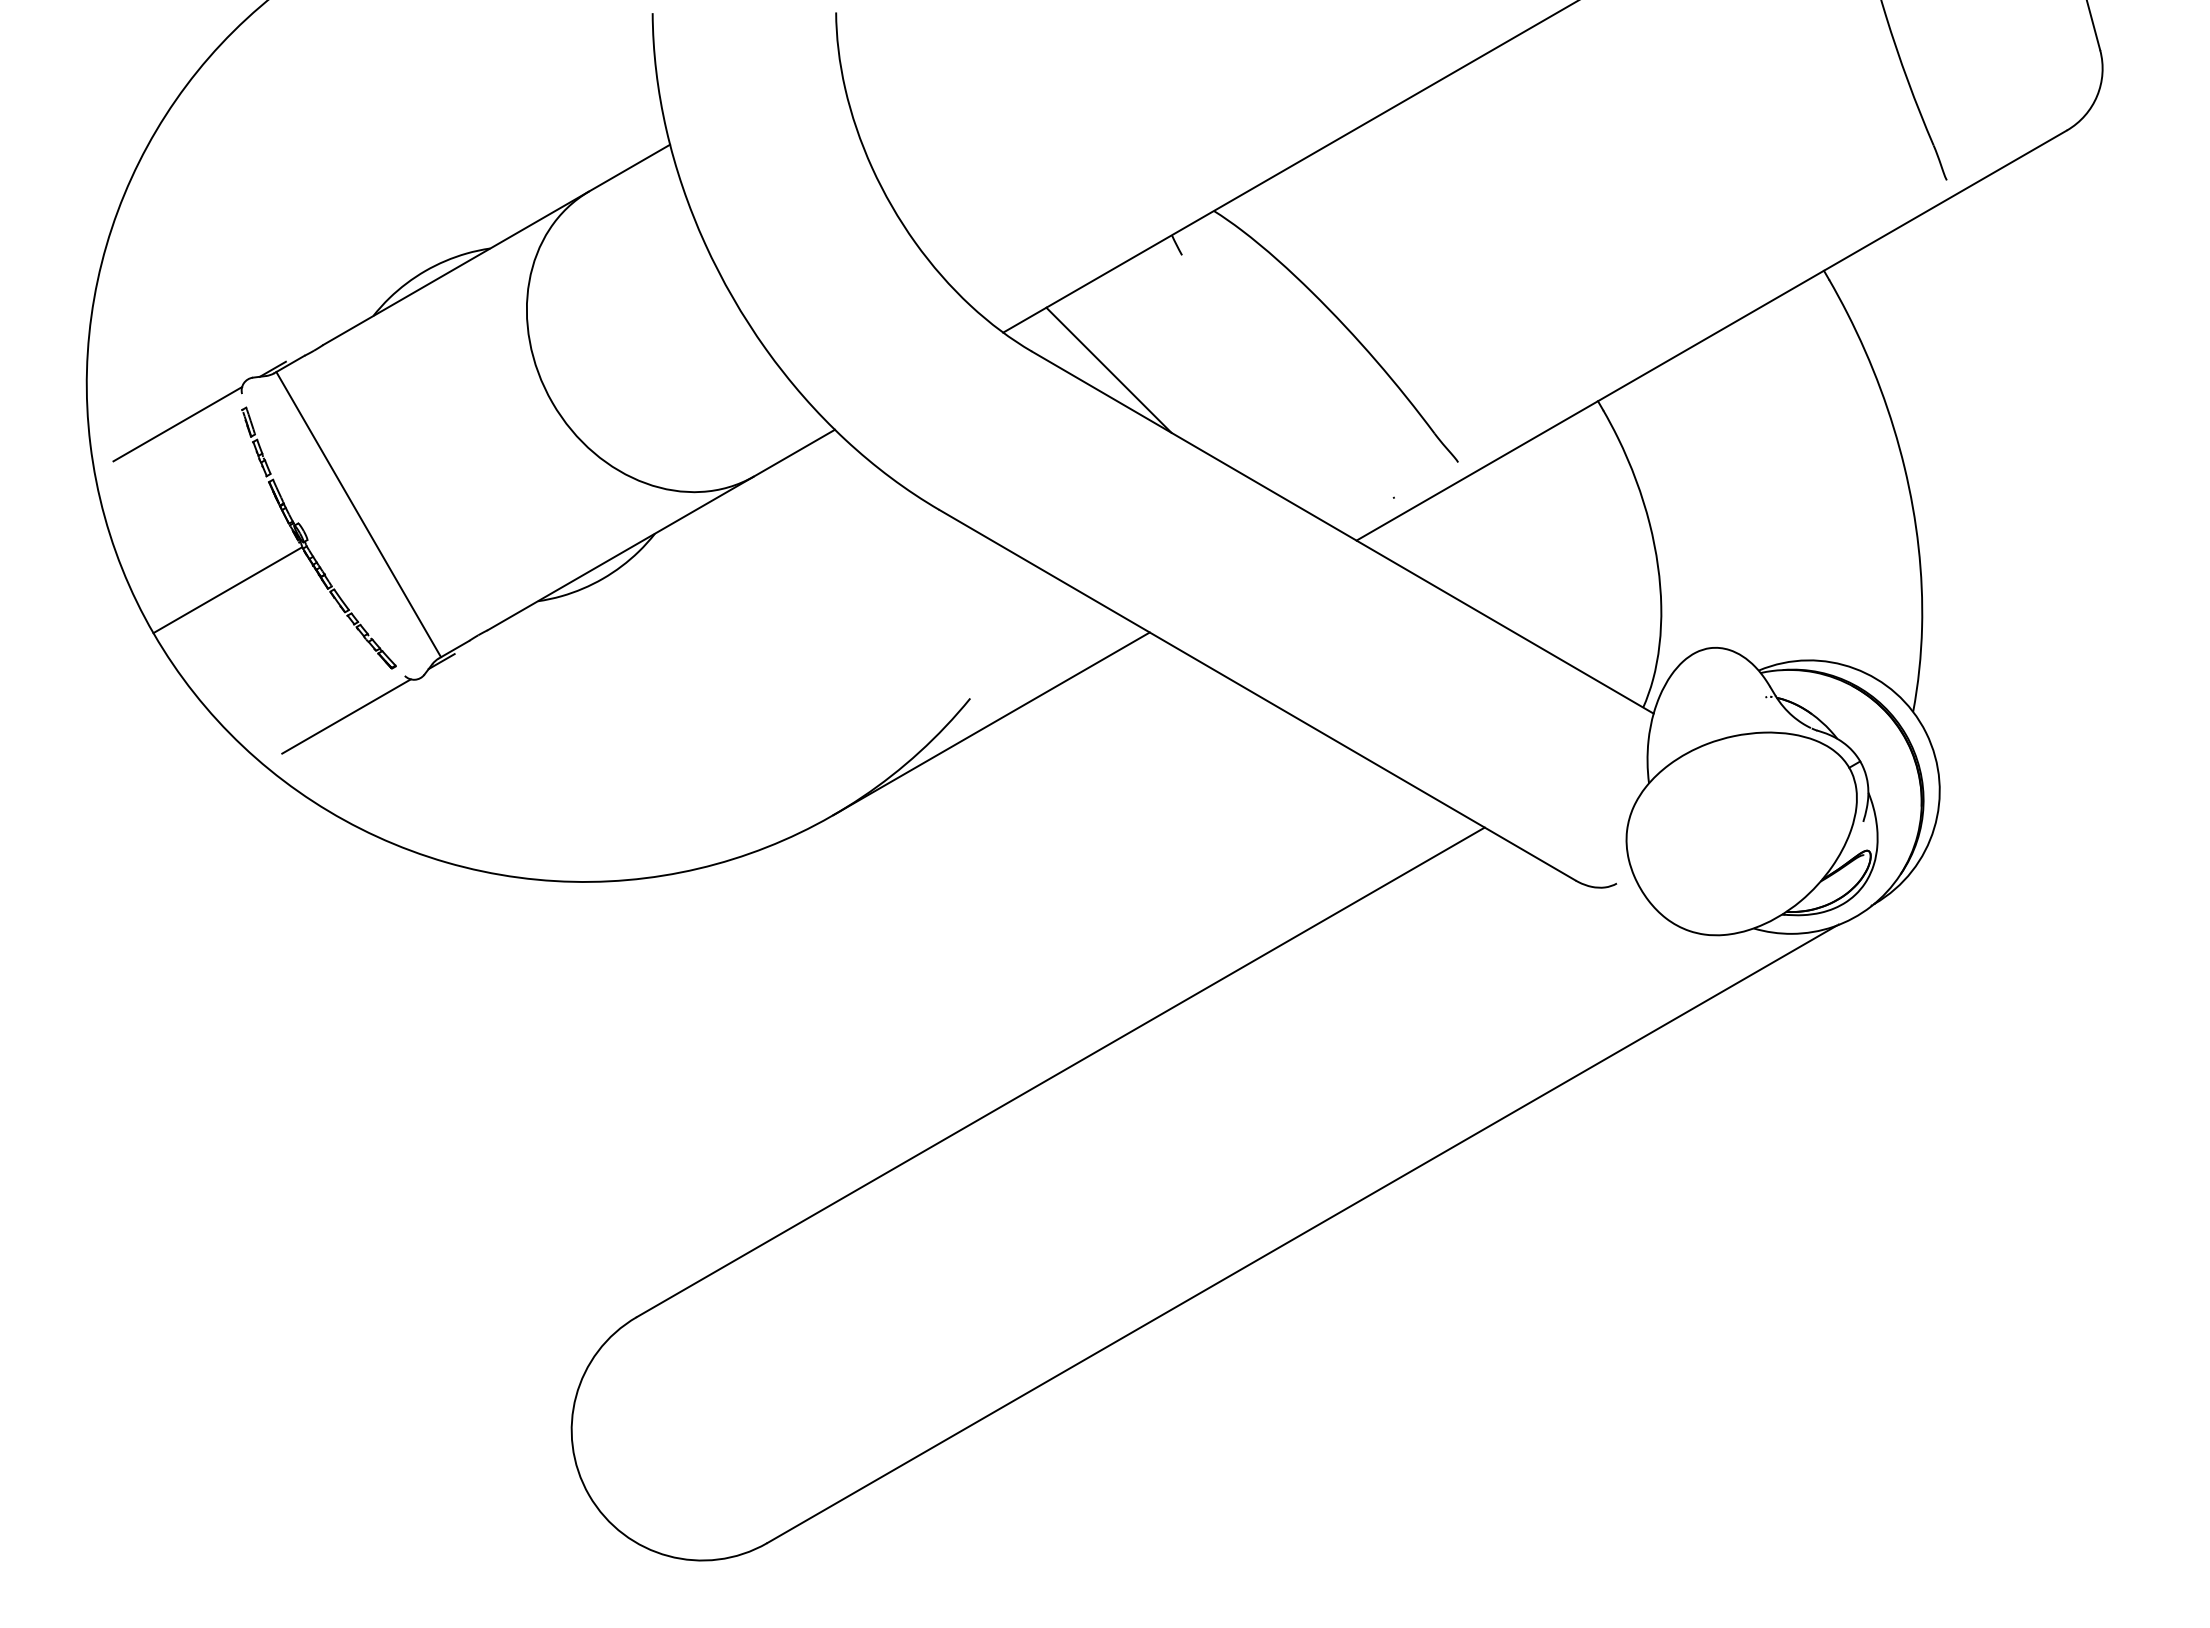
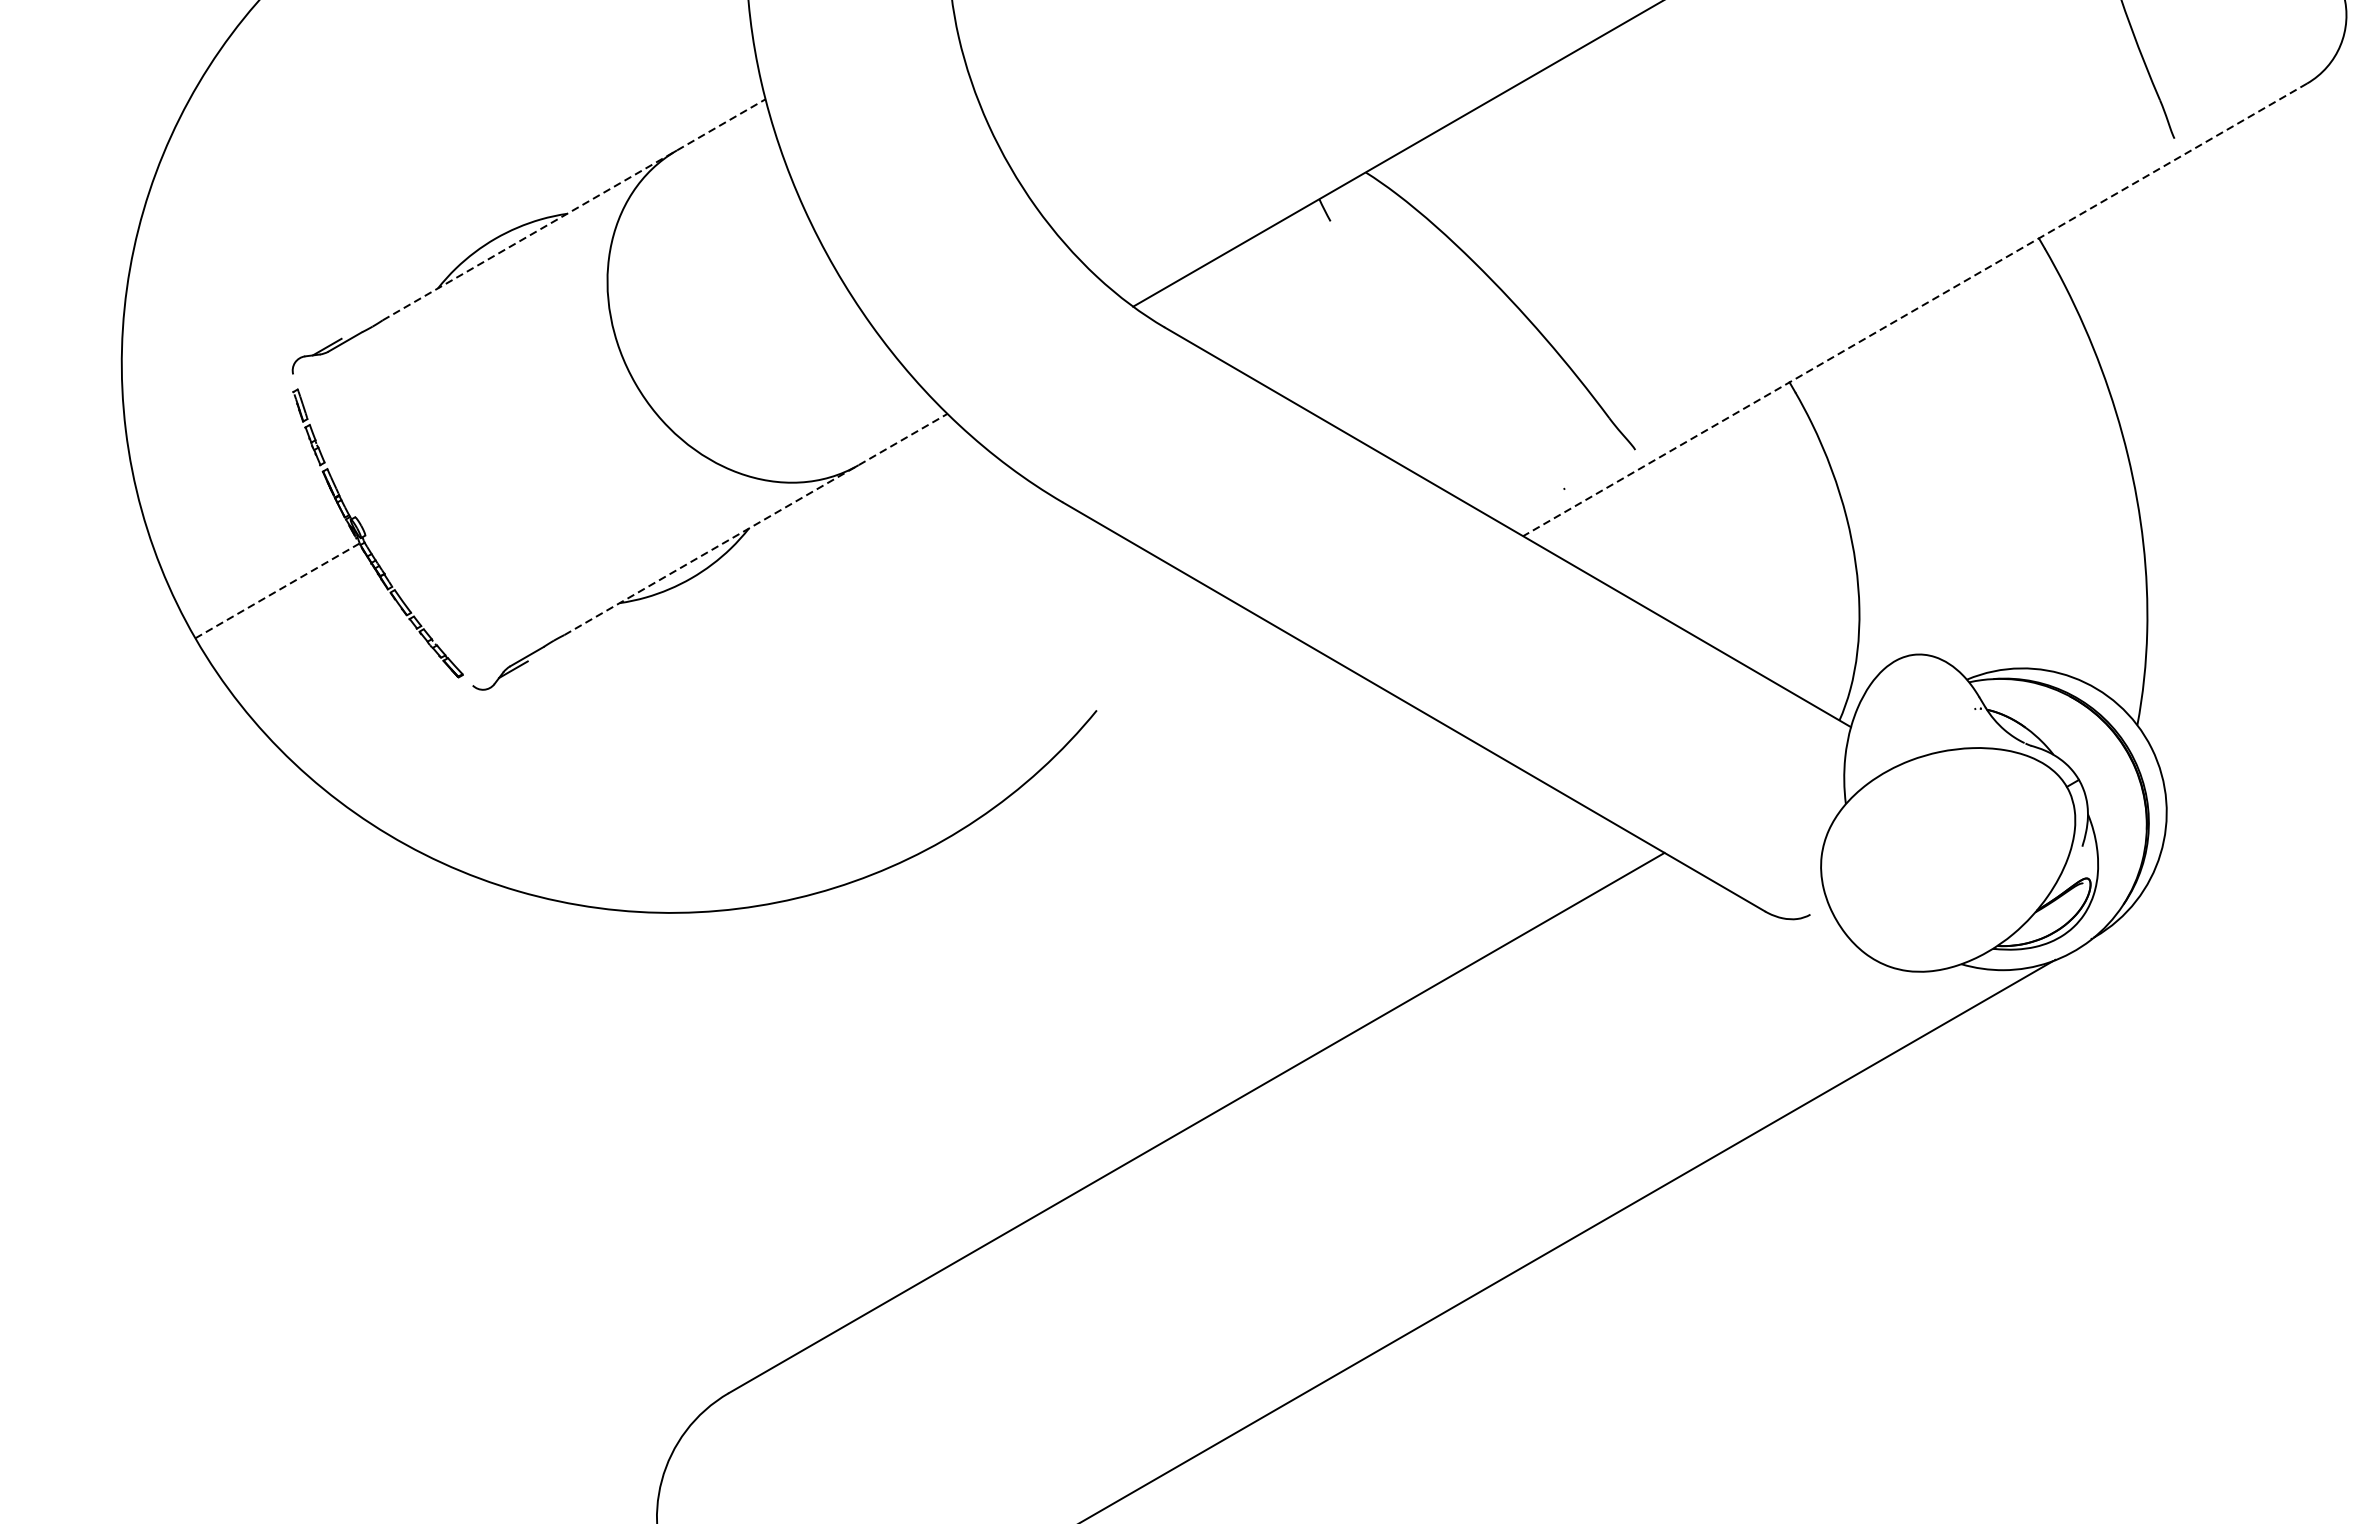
line: (497, 244) -> (575, 209), solid -> dashed
line: (1711, 335) -> (1914, 309), solid -> dashed
line: (1108, 369) -> (1249, 347), removed
line: (177, 424) -> (221, 408), removed
line: (358, 514) -> (421, 507), removed
line: (661, 529) -> (756, 523), solid -> dashed
line: (227, 590) -> (277, 591), solid -> dashed
line: (346, 716) -> (408, 730), removed
line: (991, 723) -> (1120, 738), removed

